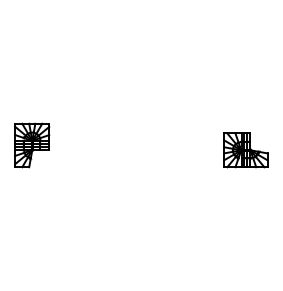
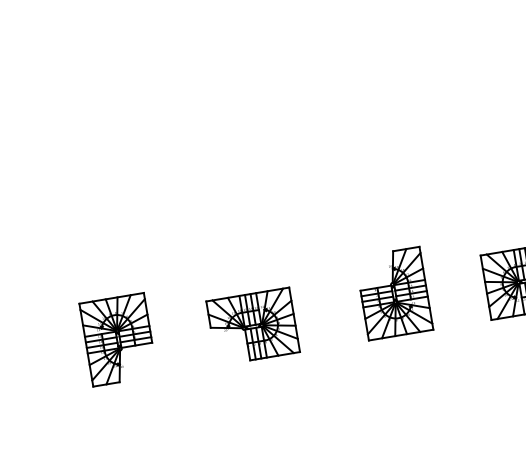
part: (176, 145) -> (393, 293), added
part: (101, 150) -> (252, 327), added

